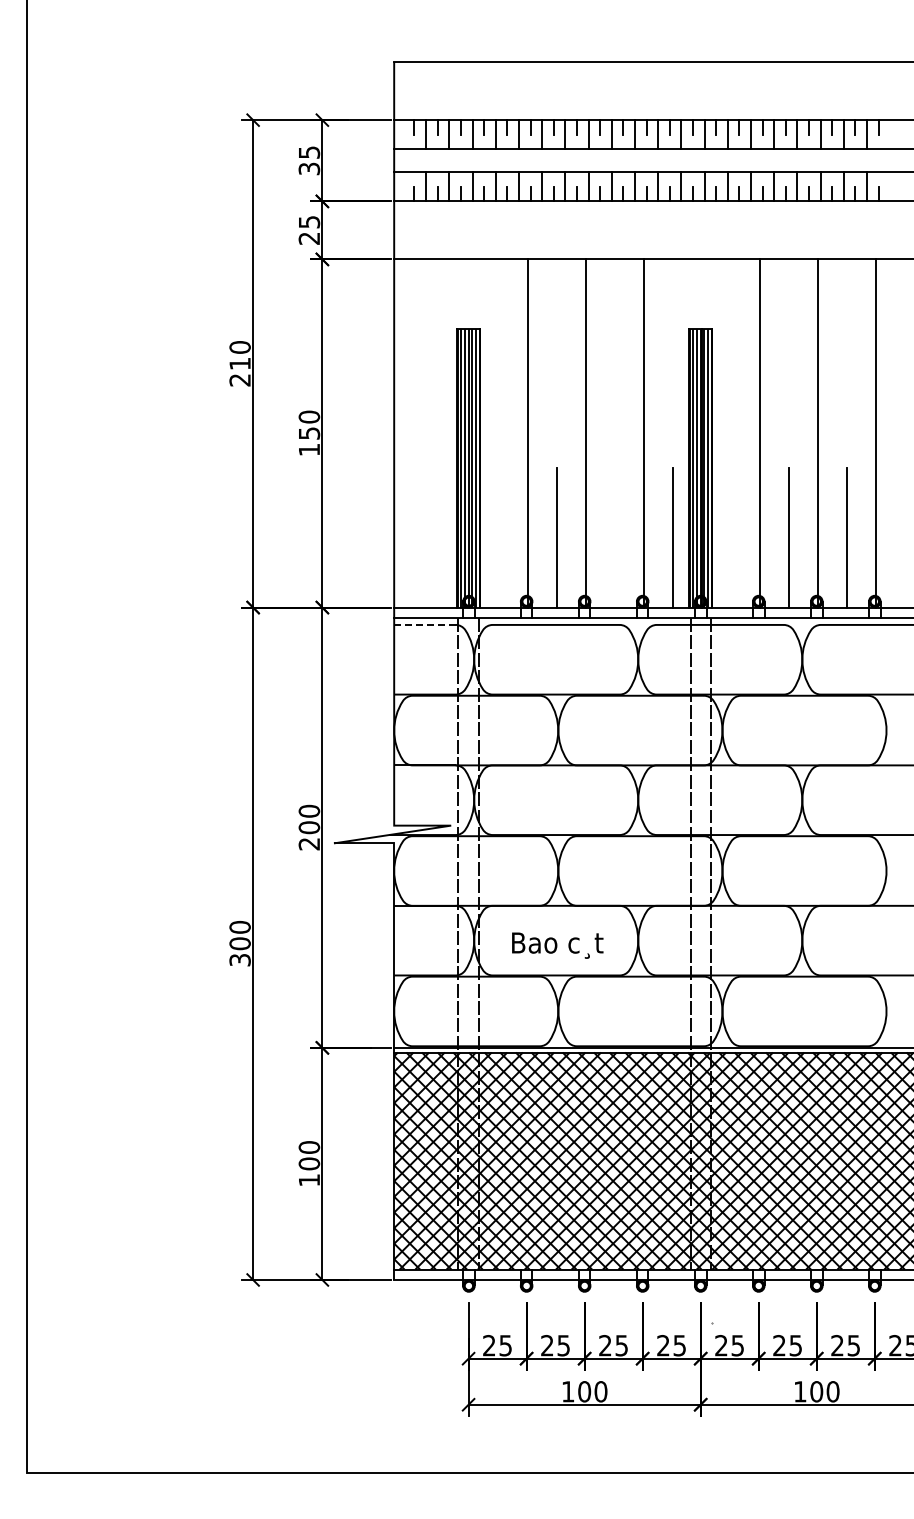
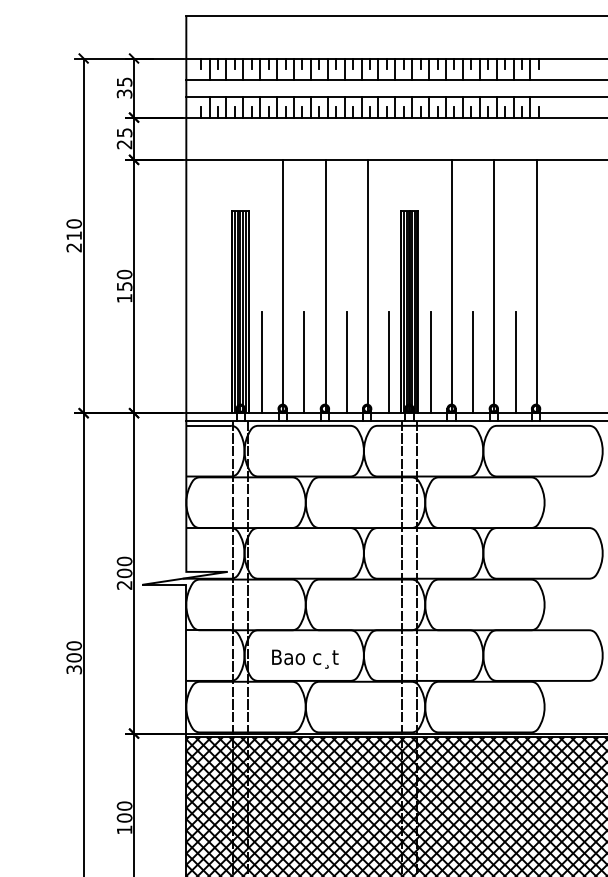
line: (498, 537) -> (262, 362), added
line: (614, 537) -> (346, 362), added
line: (730, 537) -> (431, 362), added
line: (424, 624) -> (208, 425), dashed -> solid

